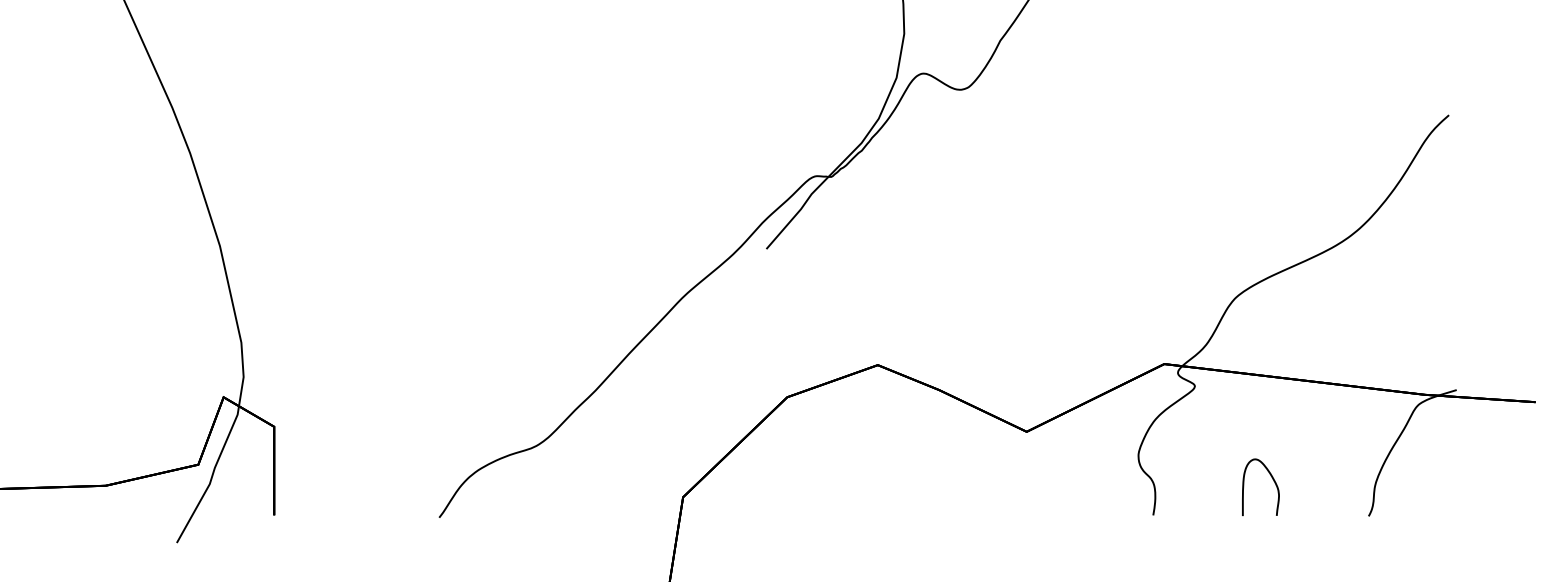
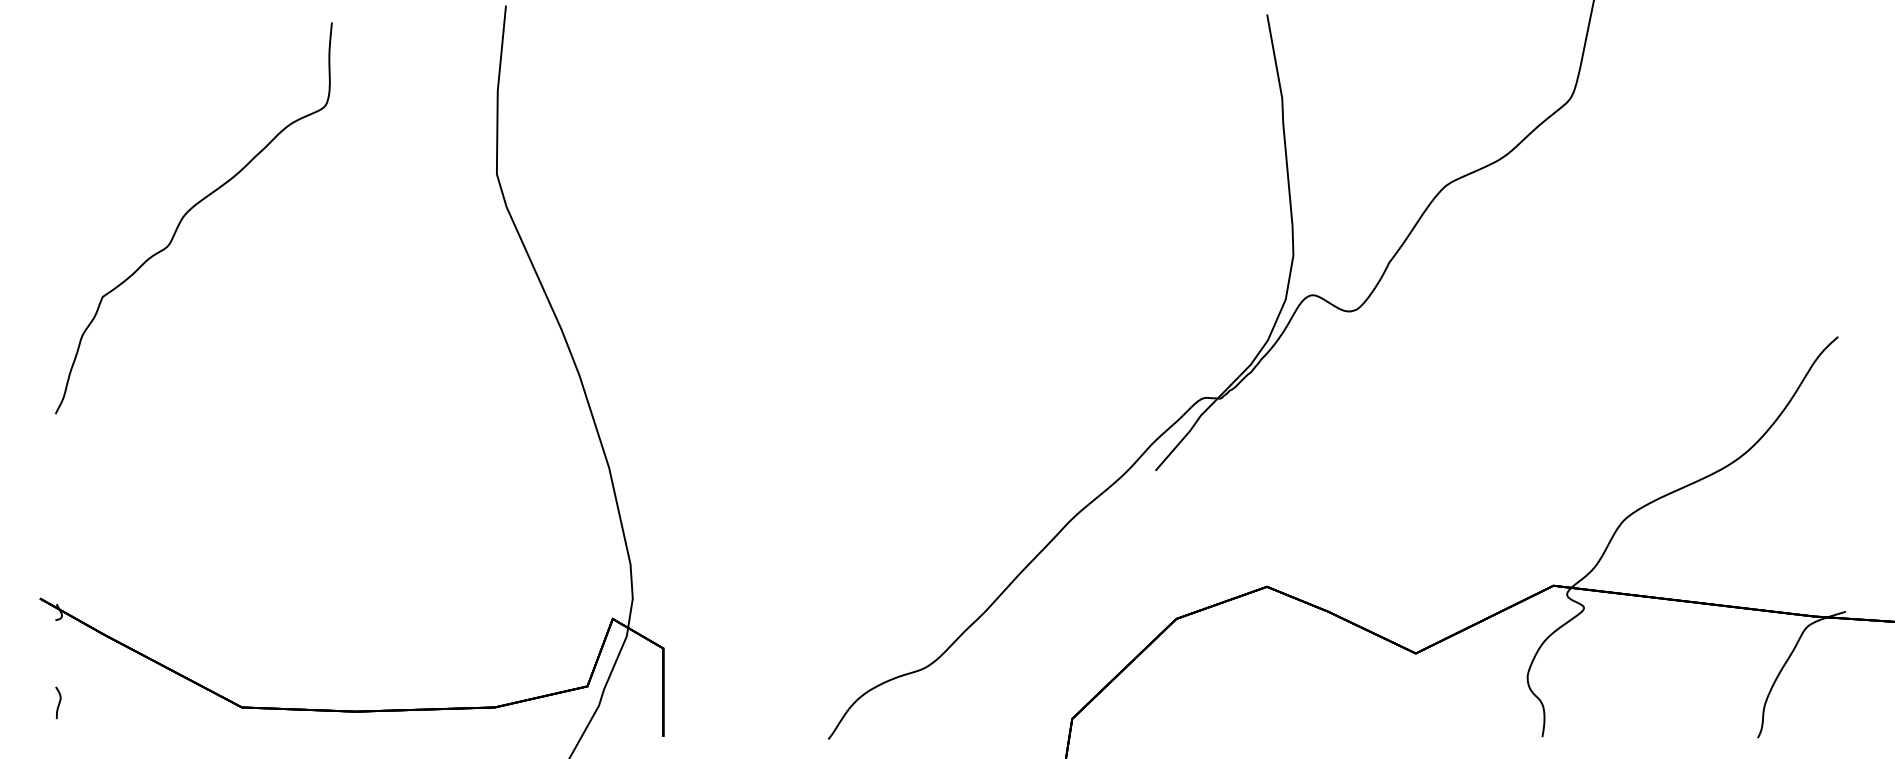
curve: (1272, 479) -> (1661, 701), removed

